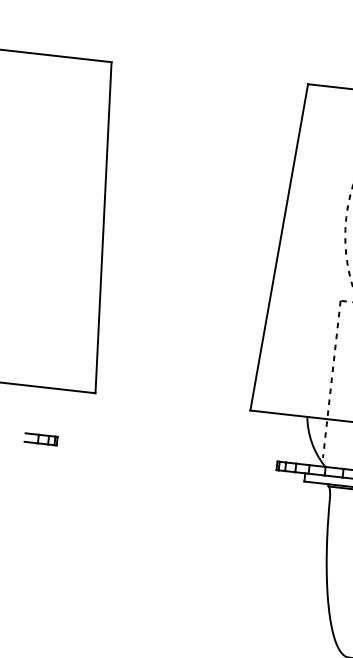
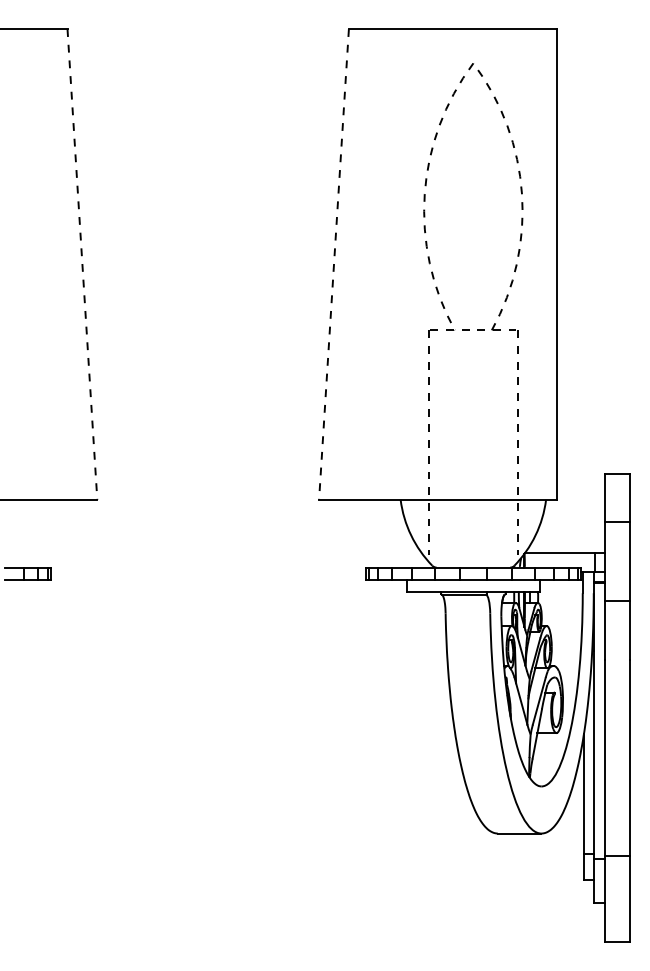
line: (103, 227) -> (82, 264), solid -> dashed
line: (279, 247) -> (334, 264), solid -> dashed

